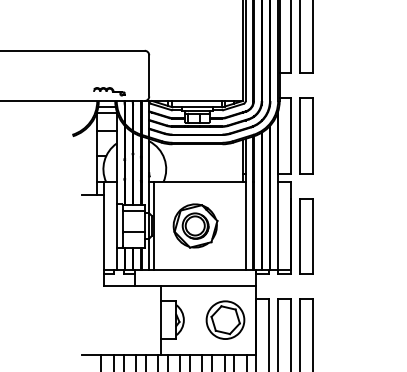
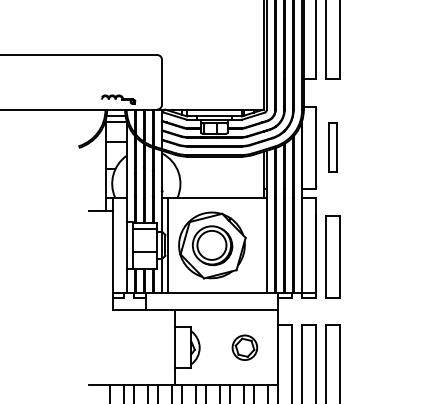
part: (306, 135) -> (332, 147), size x0.6
part: (195, 225) -> (212, 244), size x1.4
part: (225, 319) -> (244, 347), size x0.6

